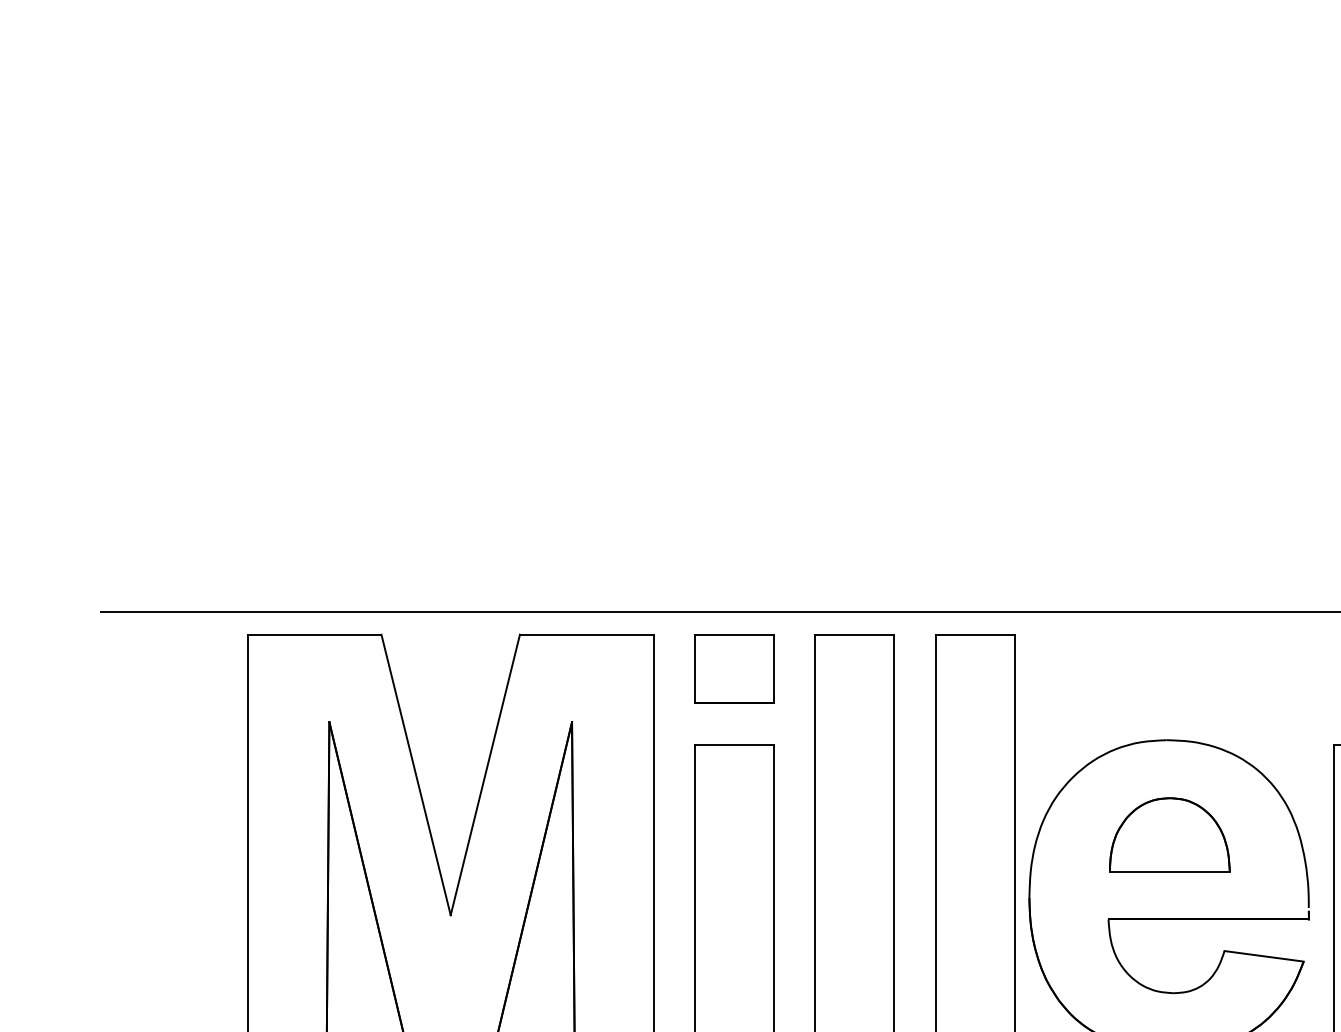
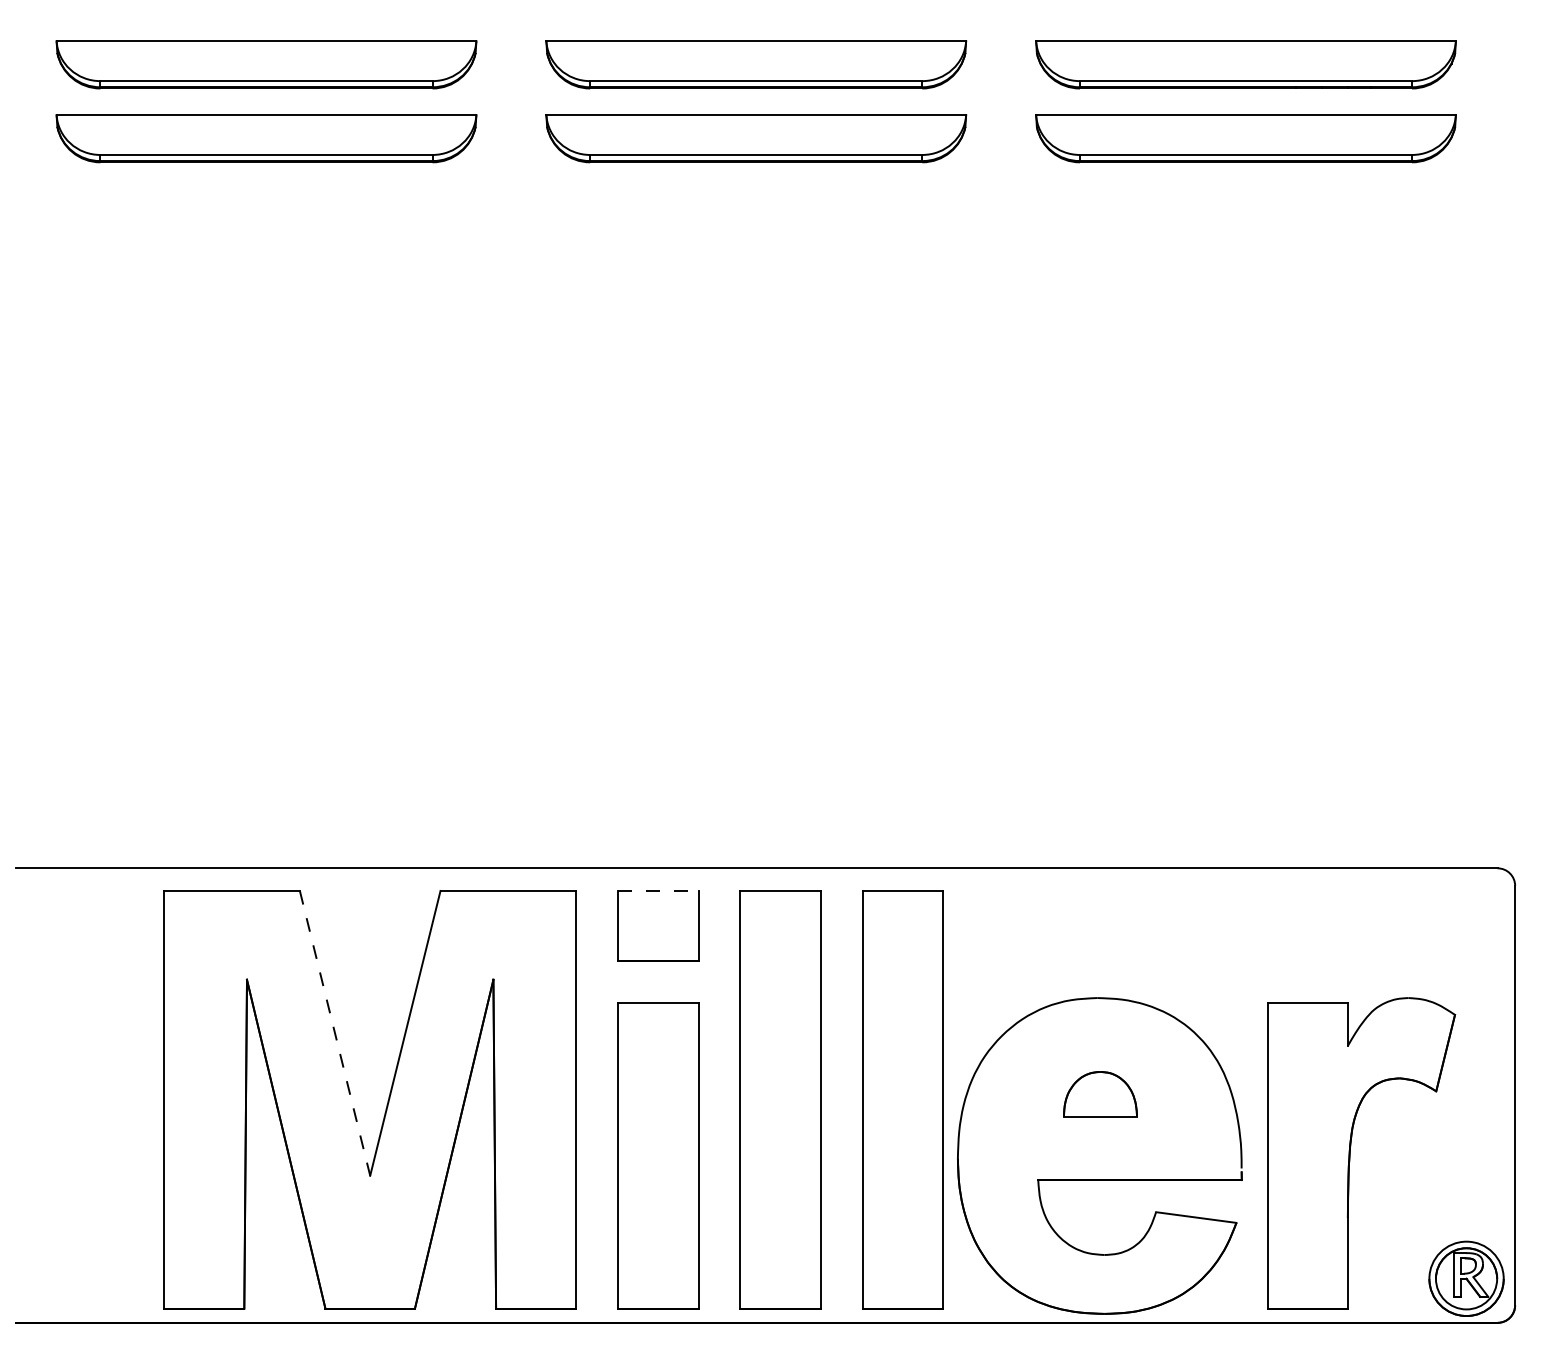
line: (734, 634) -> (658, 890), solid -> dashed
line: (416, 775) -> (335, 1033), solid -> dashed
part: (1169, 835) -> (1100, 1094), size x0.6

